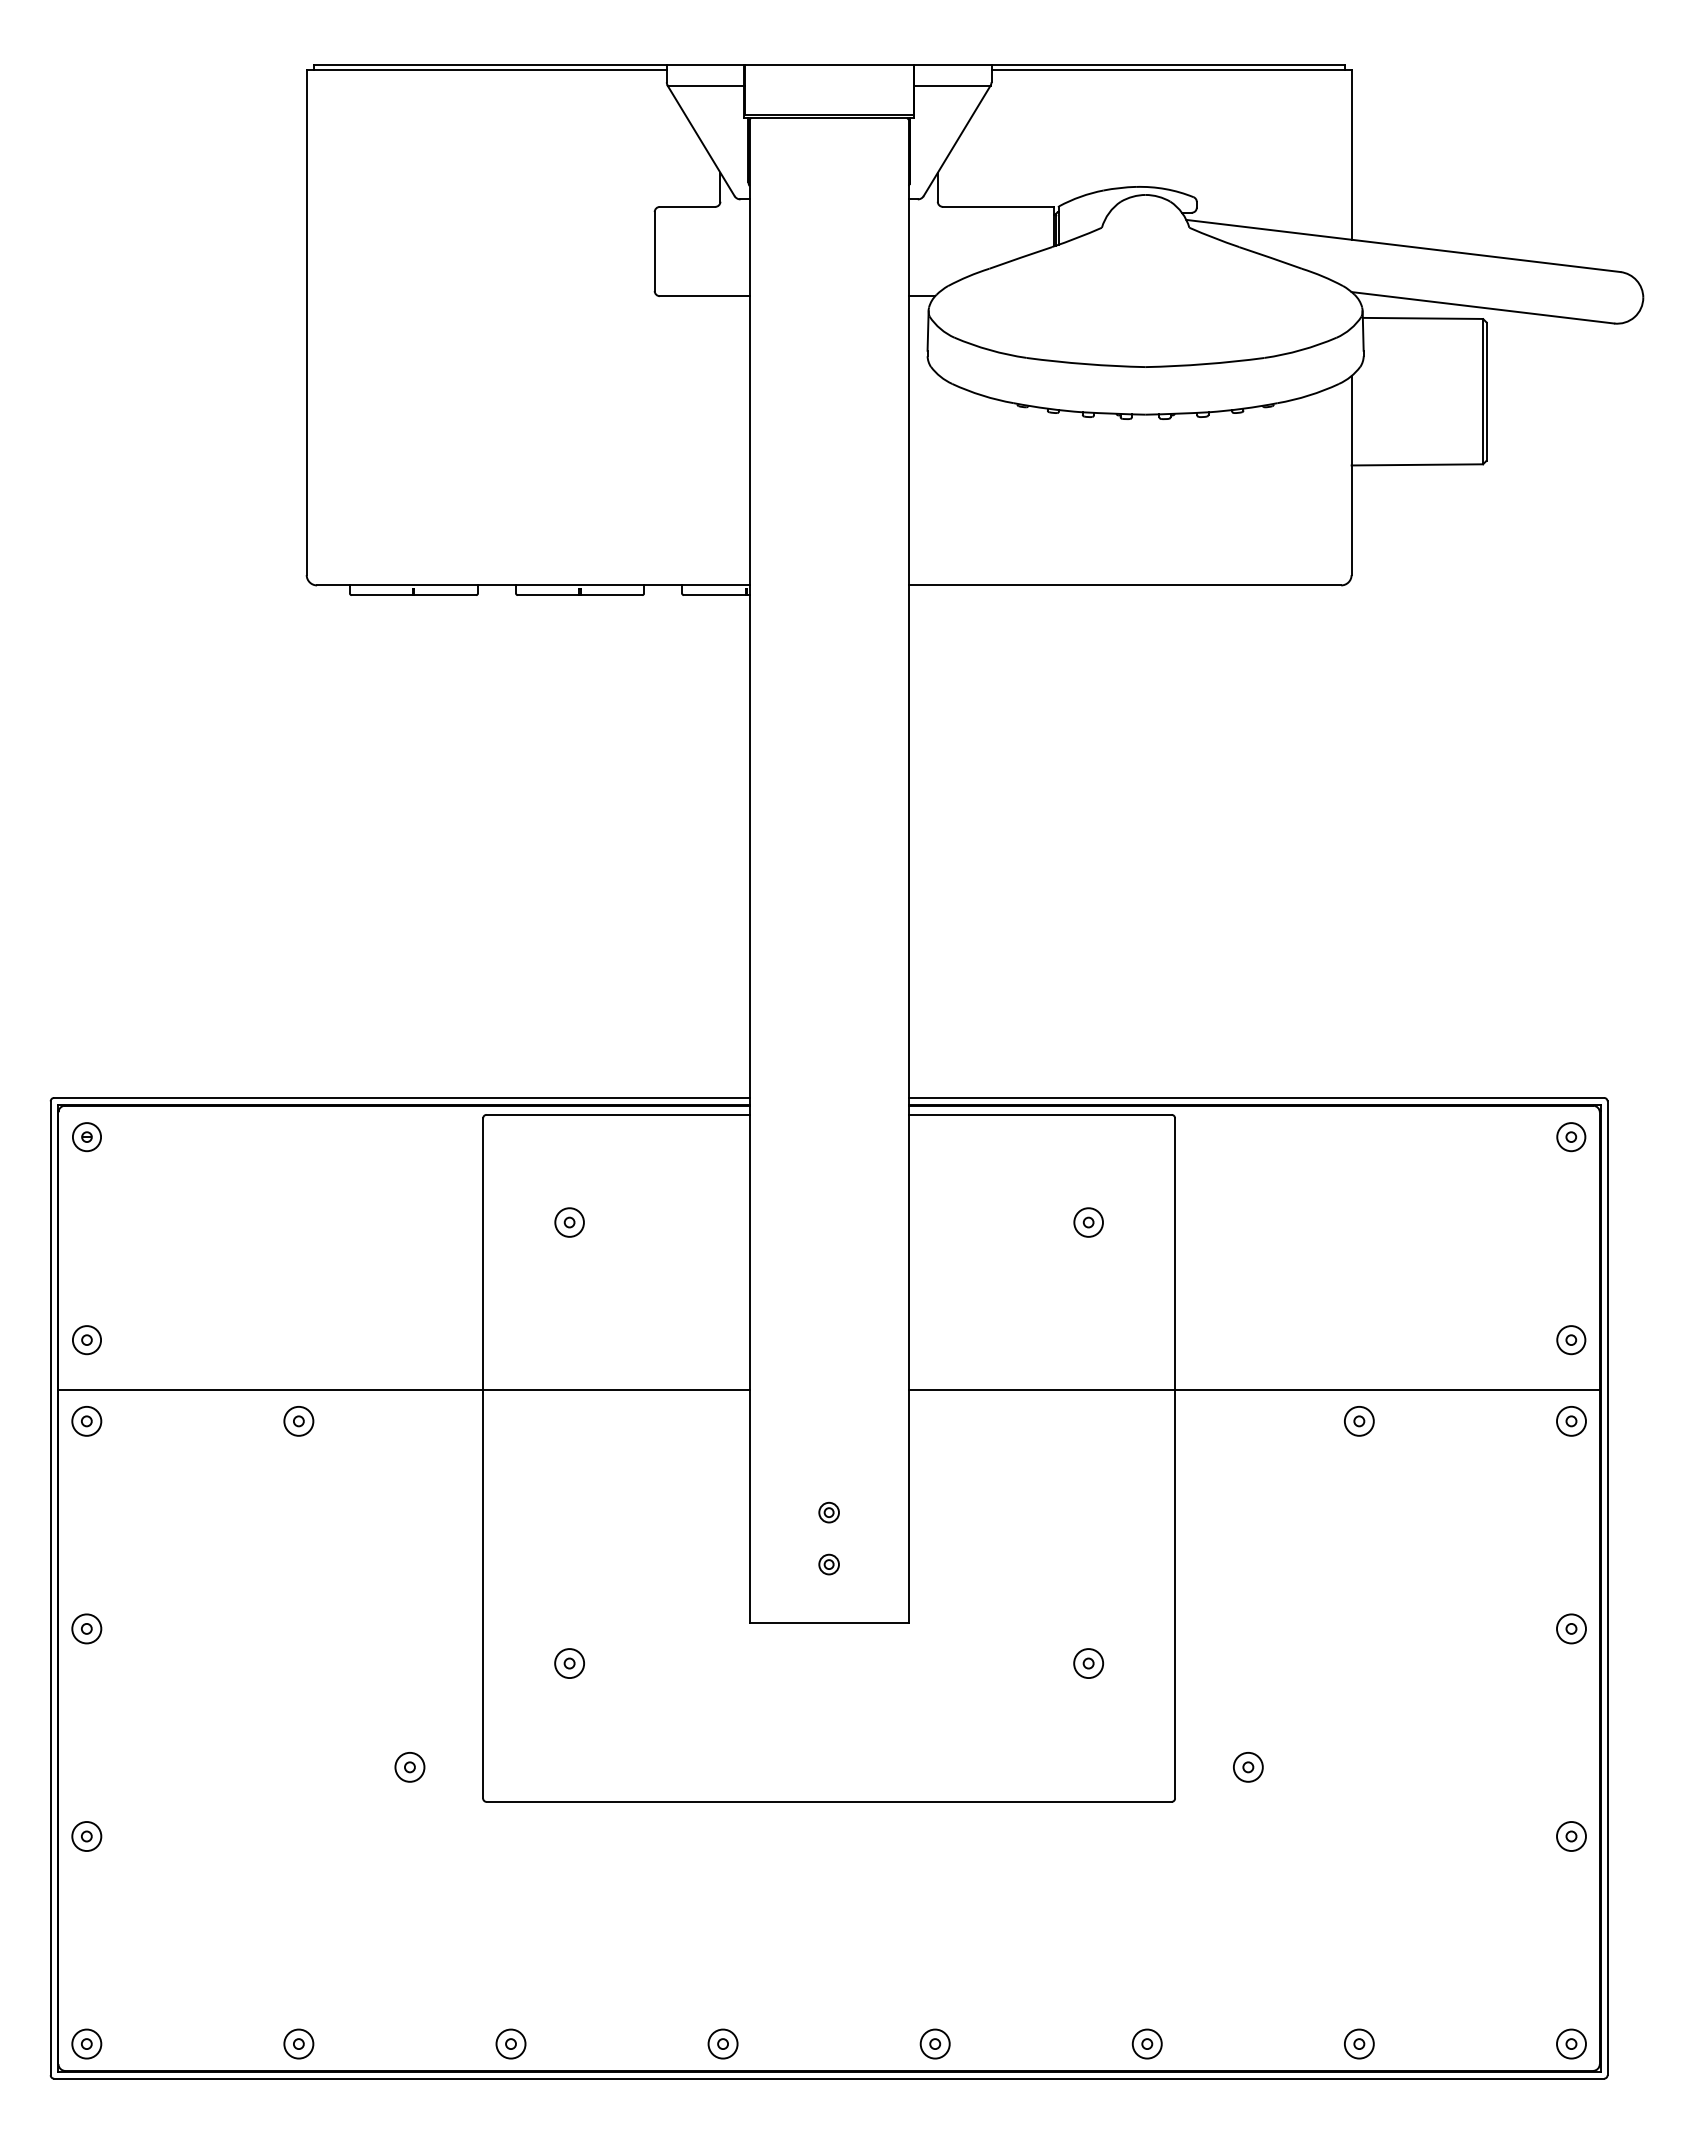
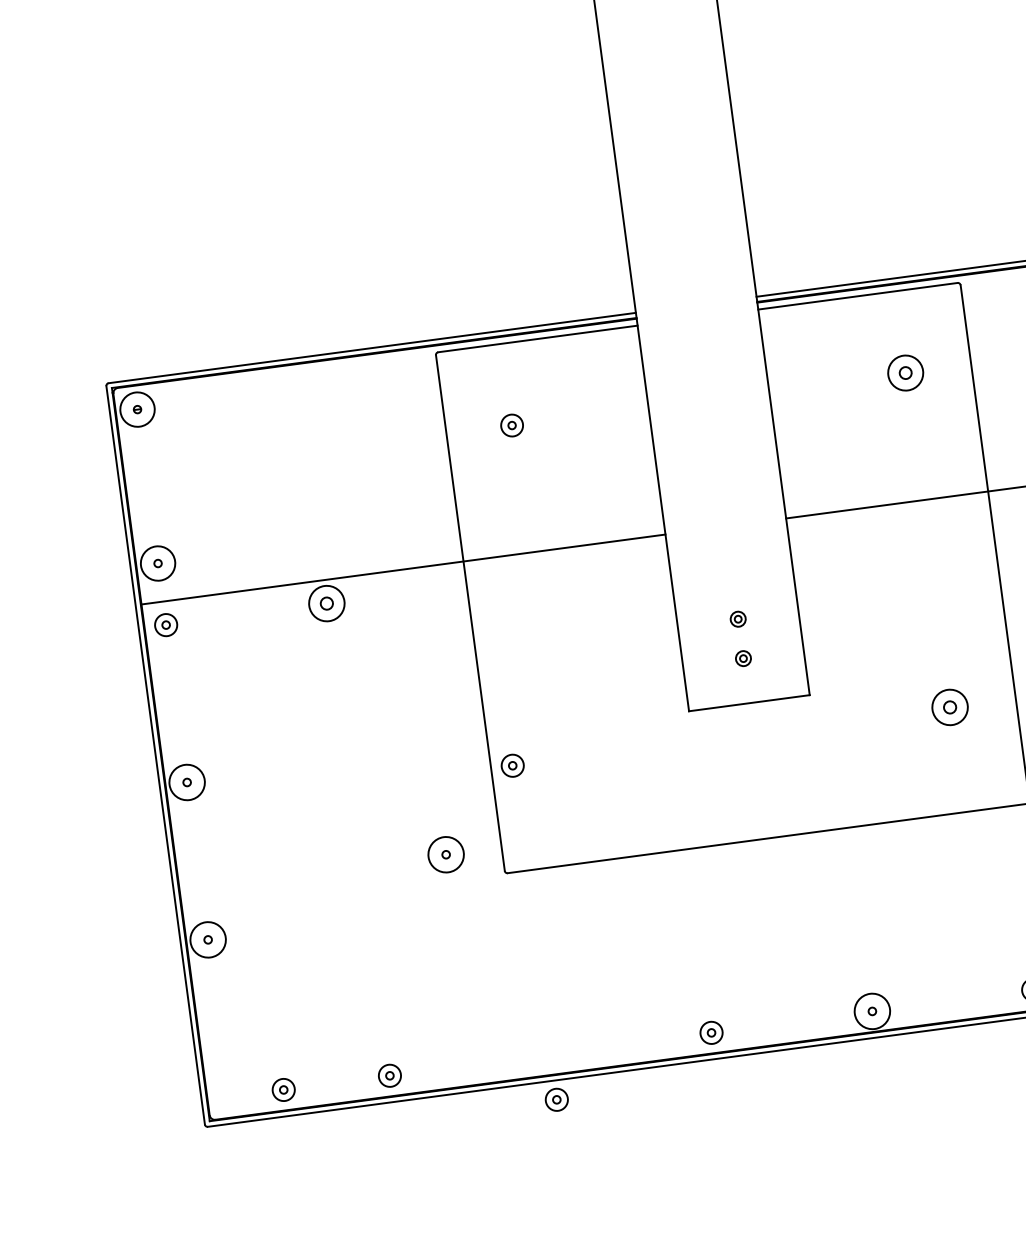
circle: (86, 1137) -> (137, 409), size x1.6
part: (1088, 1222) -> (905, 373), size x1.6
circle: (86, 1340) -> (157, 563), size x1.6
part: (298, 1421) -> (326, 603), size x1.6
circle: (86, 1628) -> (186, 782), size x1.6
part: (569, 1663) -> (512, 765), moved
part: (1088, 1663) -> (950, 707), size x1.6
circle: (409, 1766) -> (445, 854), size x1.6
circle: (86, 1836) -> (207, 939), size x1.6
part: (86, 2043) -> (283, 1089), moved
part: (510, 2043) -> (556, 1099), moved
circle: (934, 2043) -> (871, 1011), size x1.6

